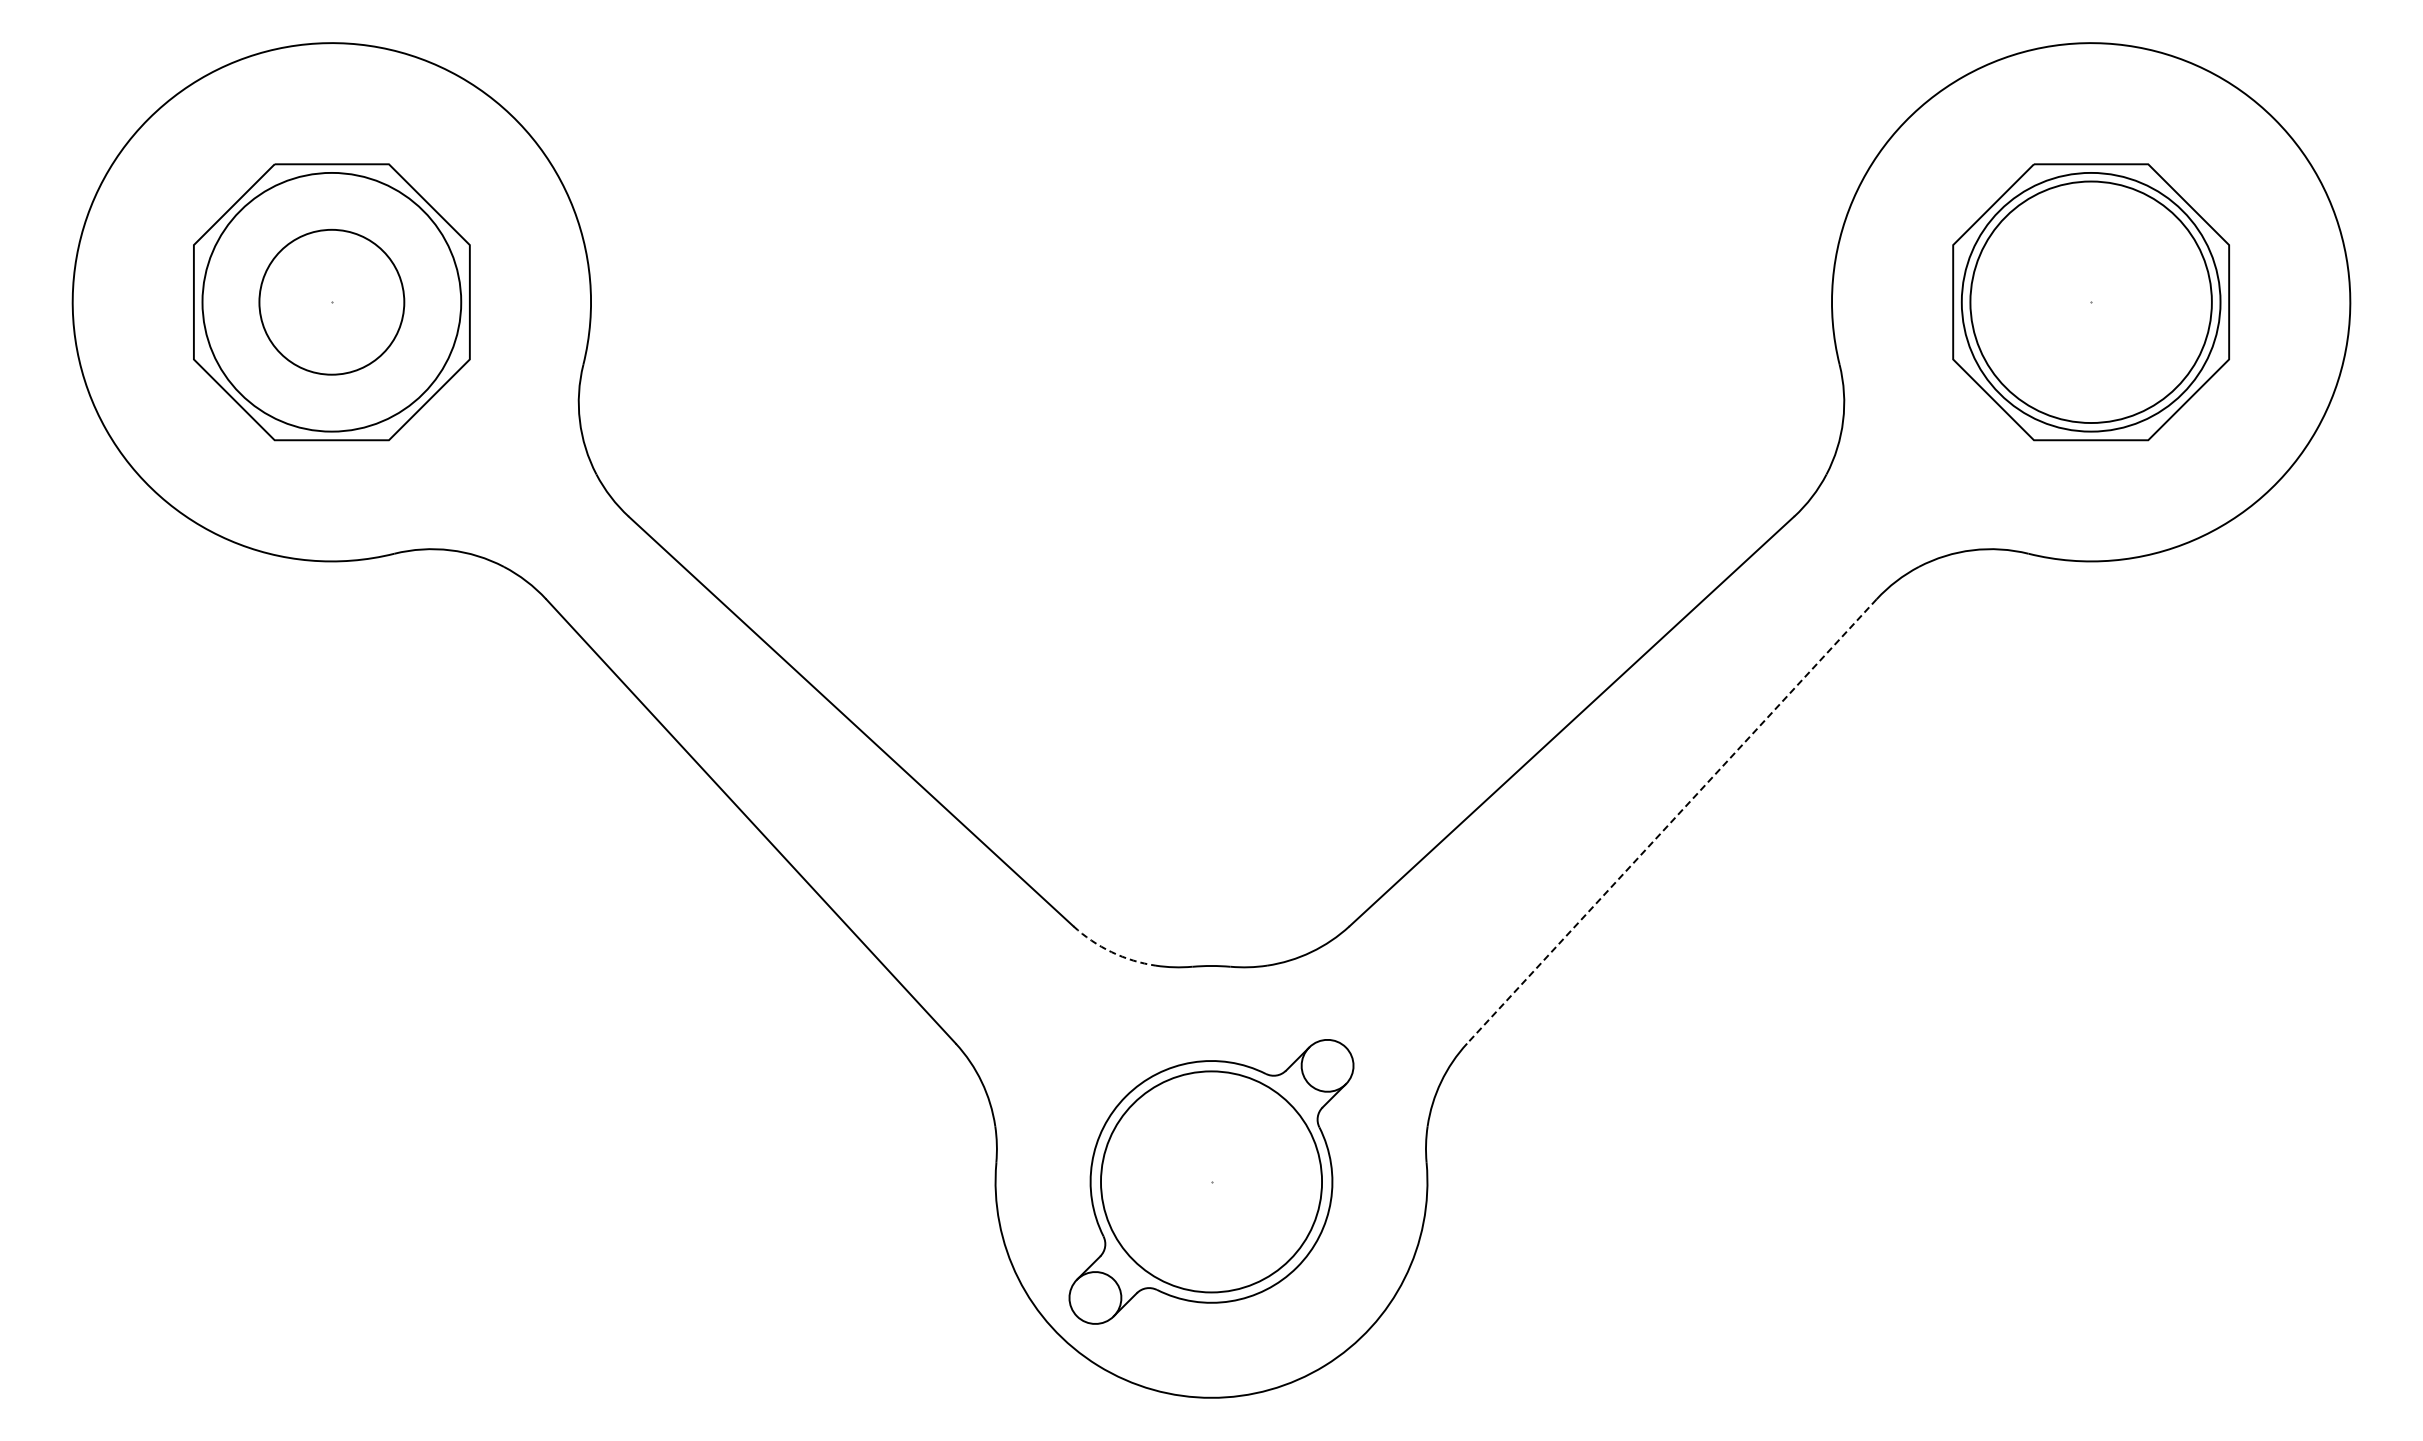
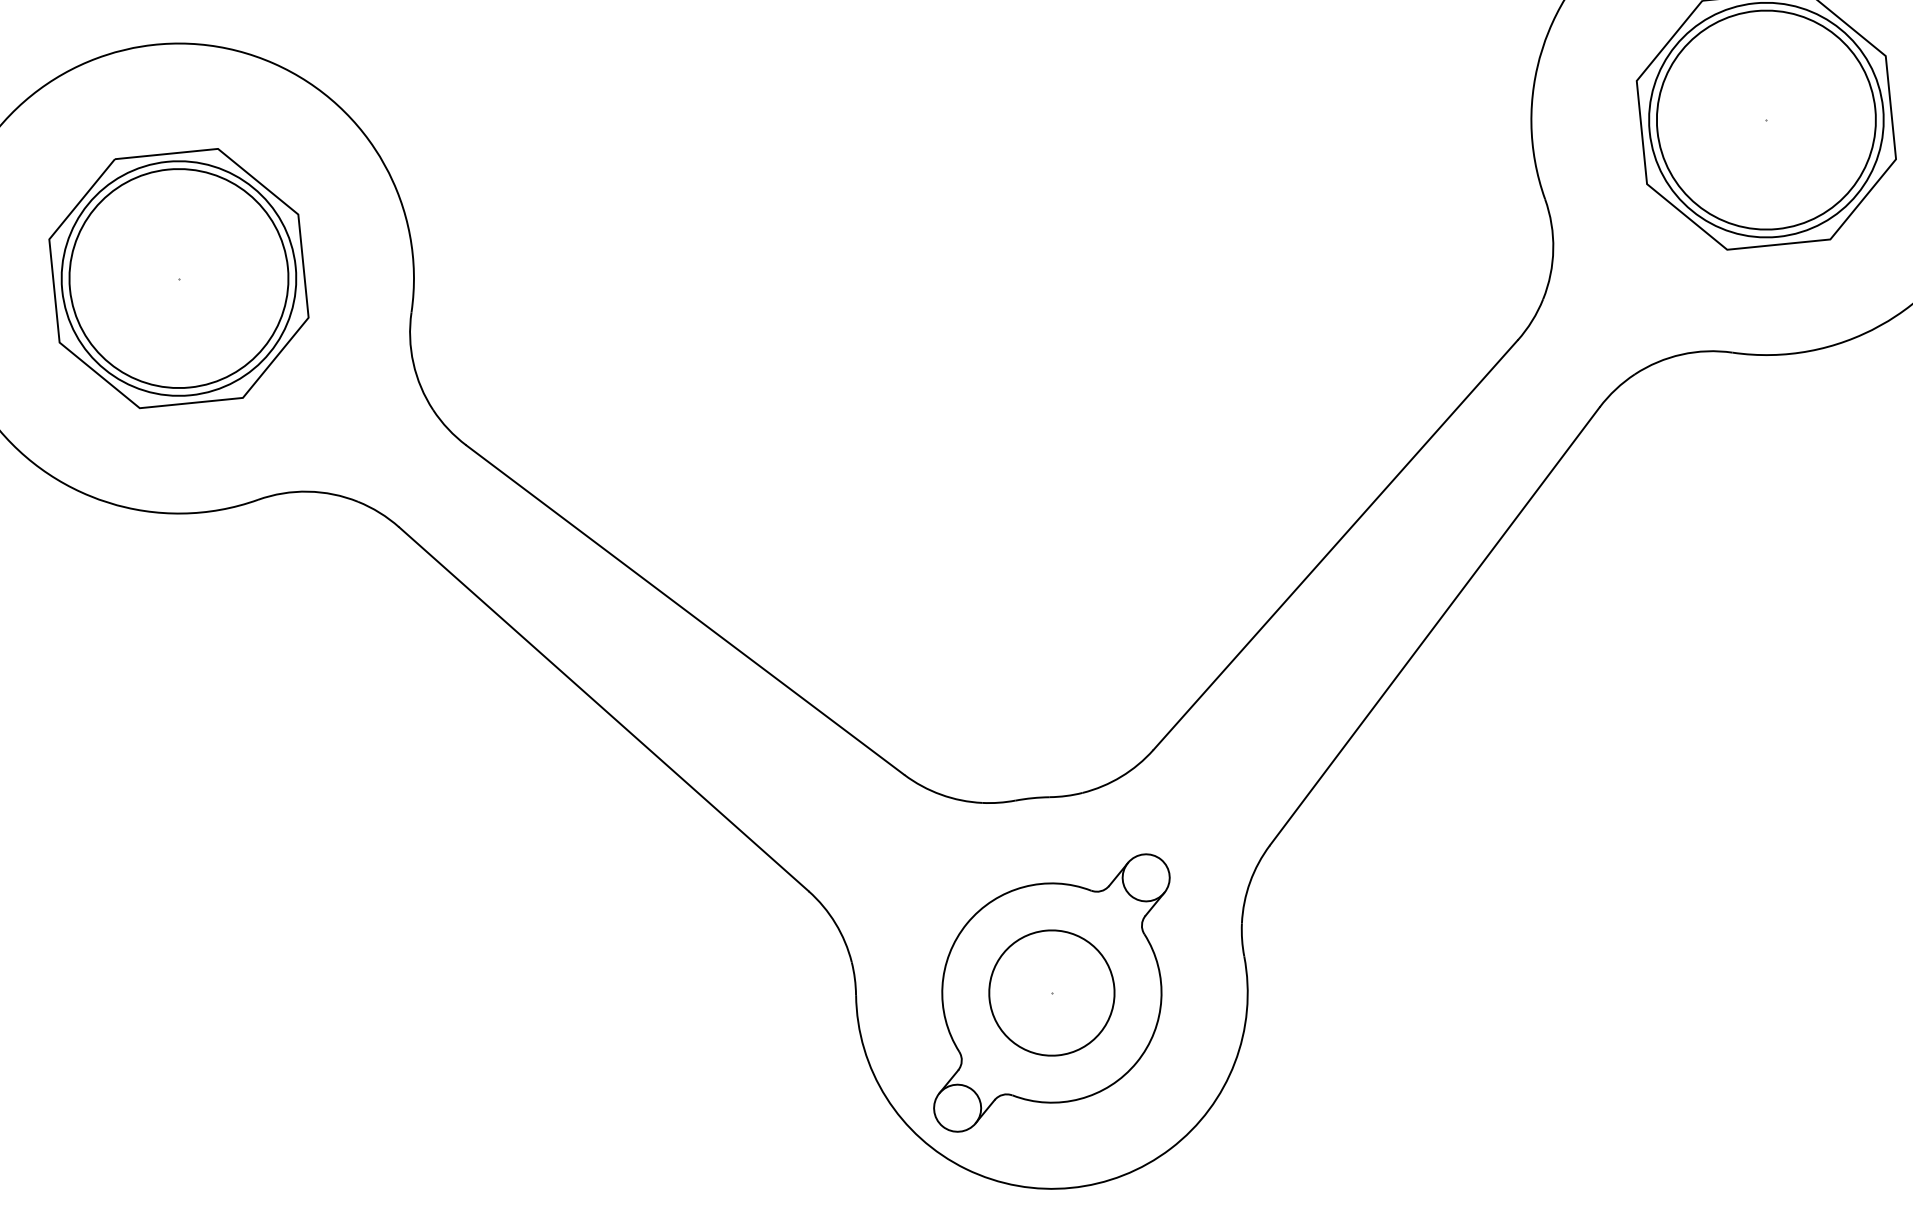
circle: (331, 302) -> (178, 278), size x1.67
line: (1671, 821) -> (1434, 626), dashed -> solid
arc: (1111, 952) -> (941, 795), dashed -> solid
circle: (1211, 1181) -> (1051, 992), size x0.62

